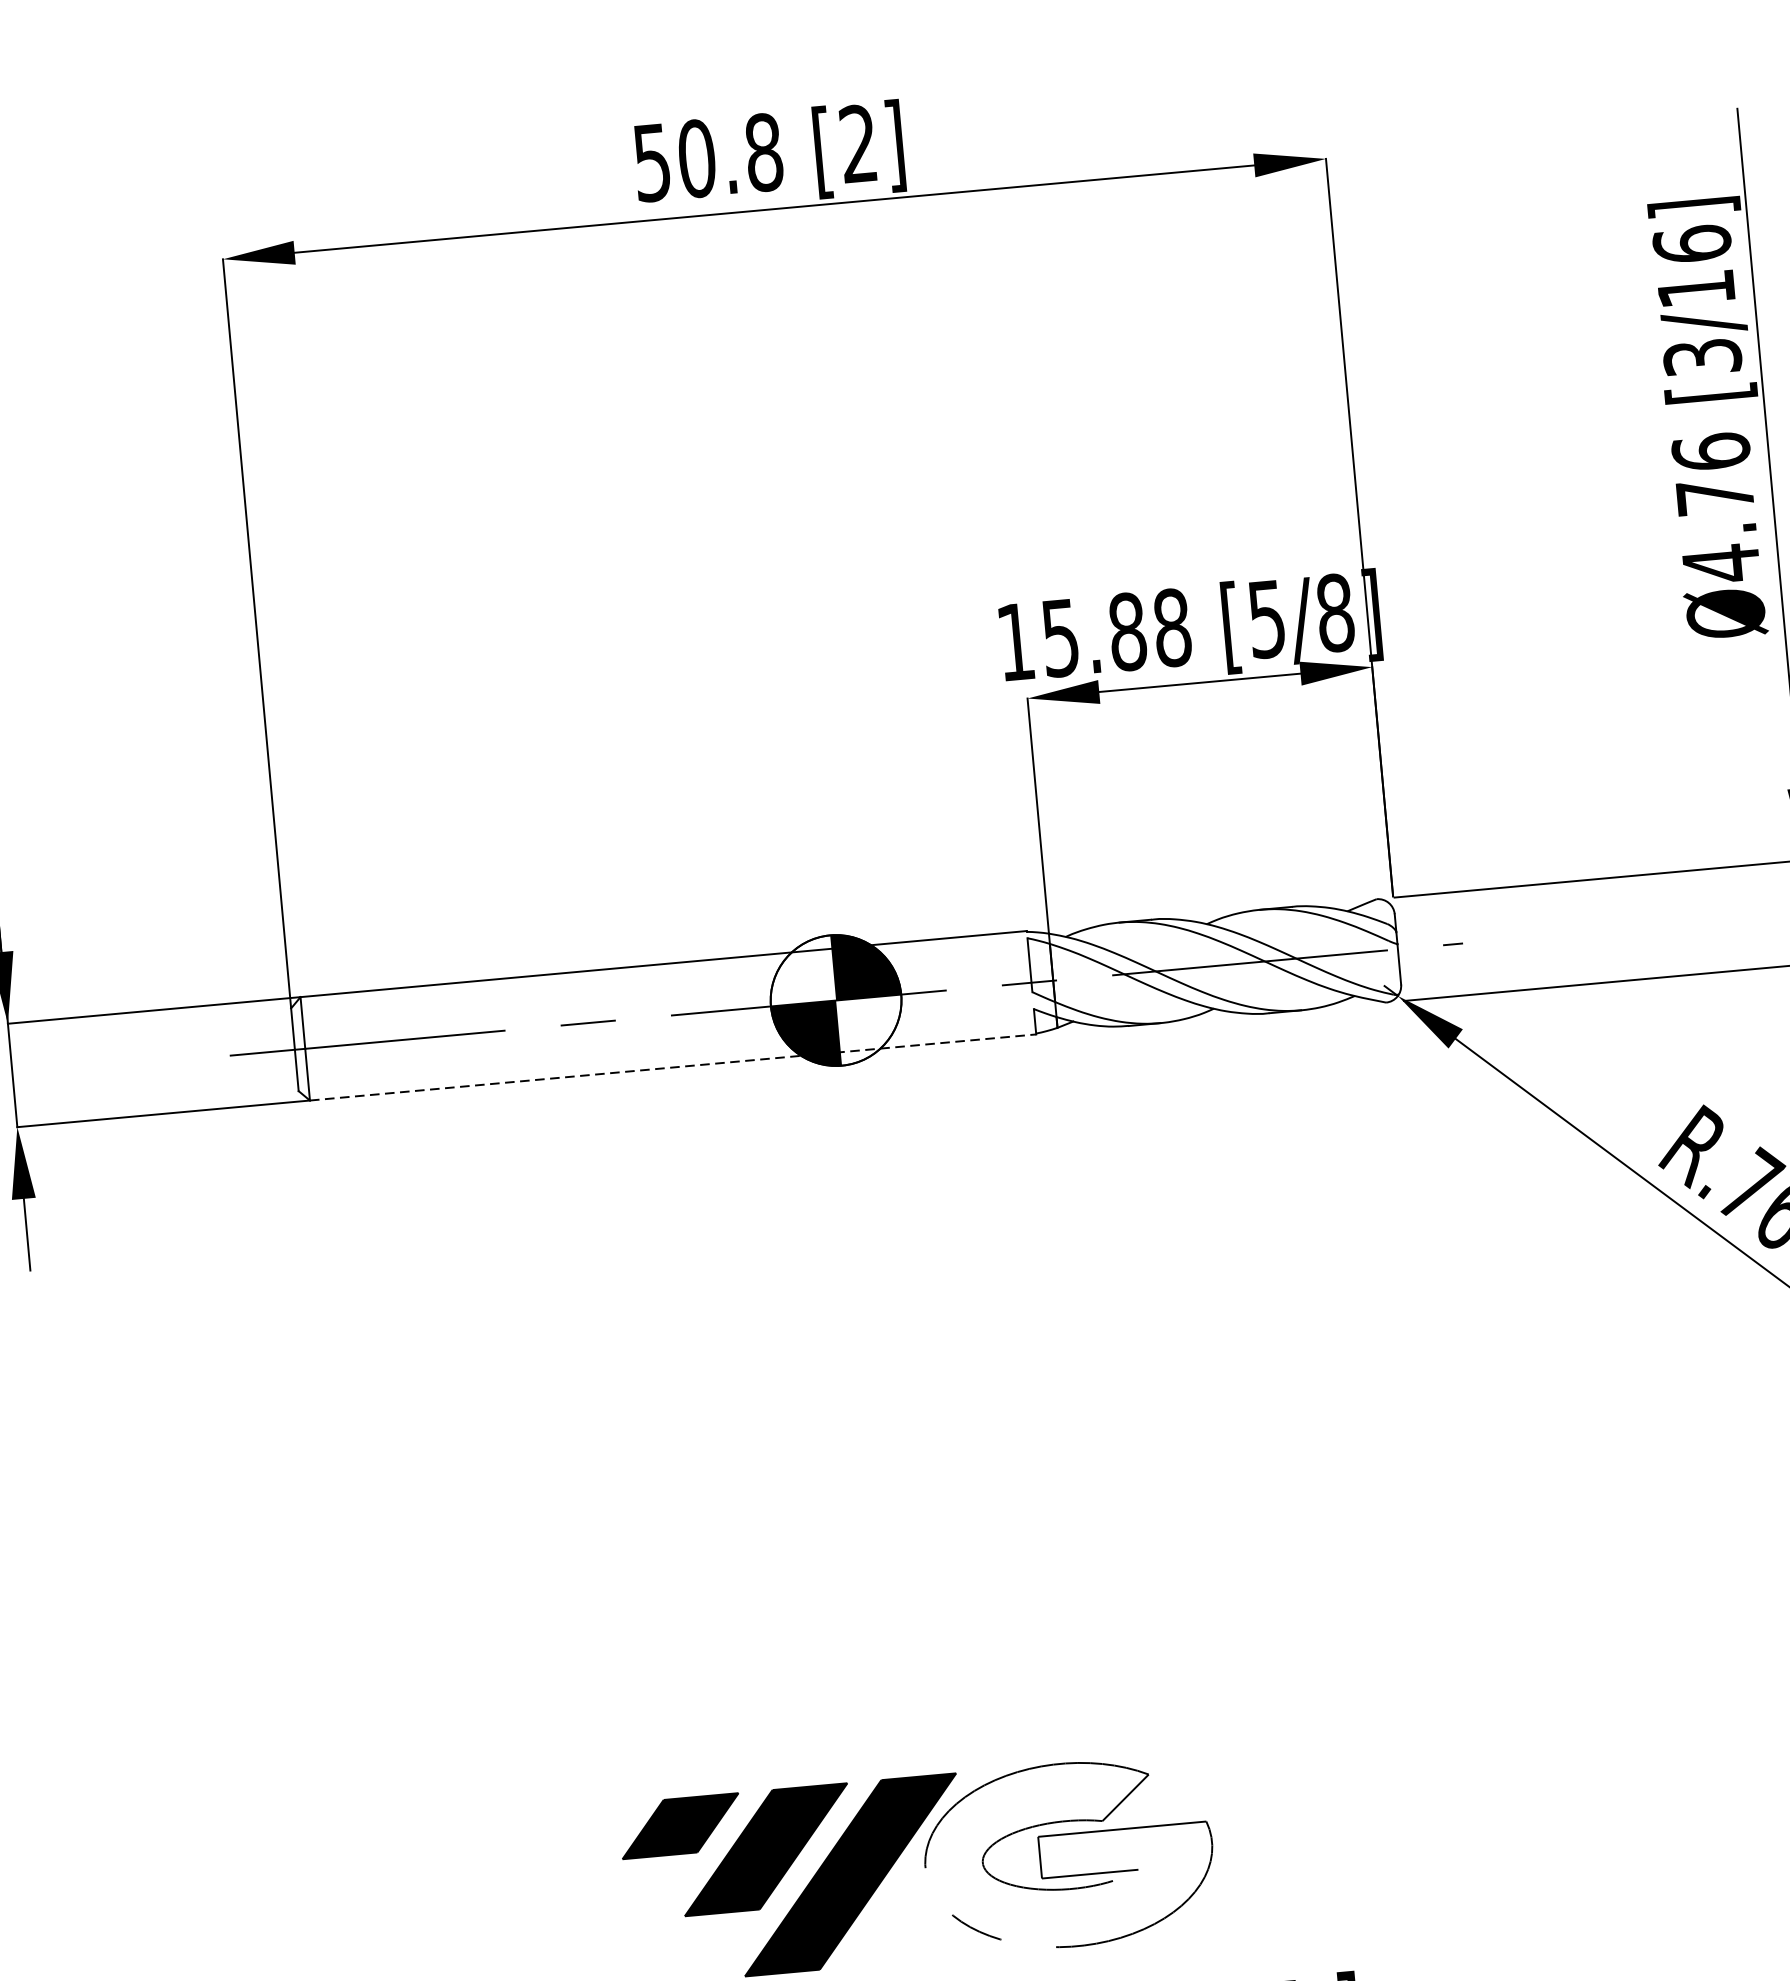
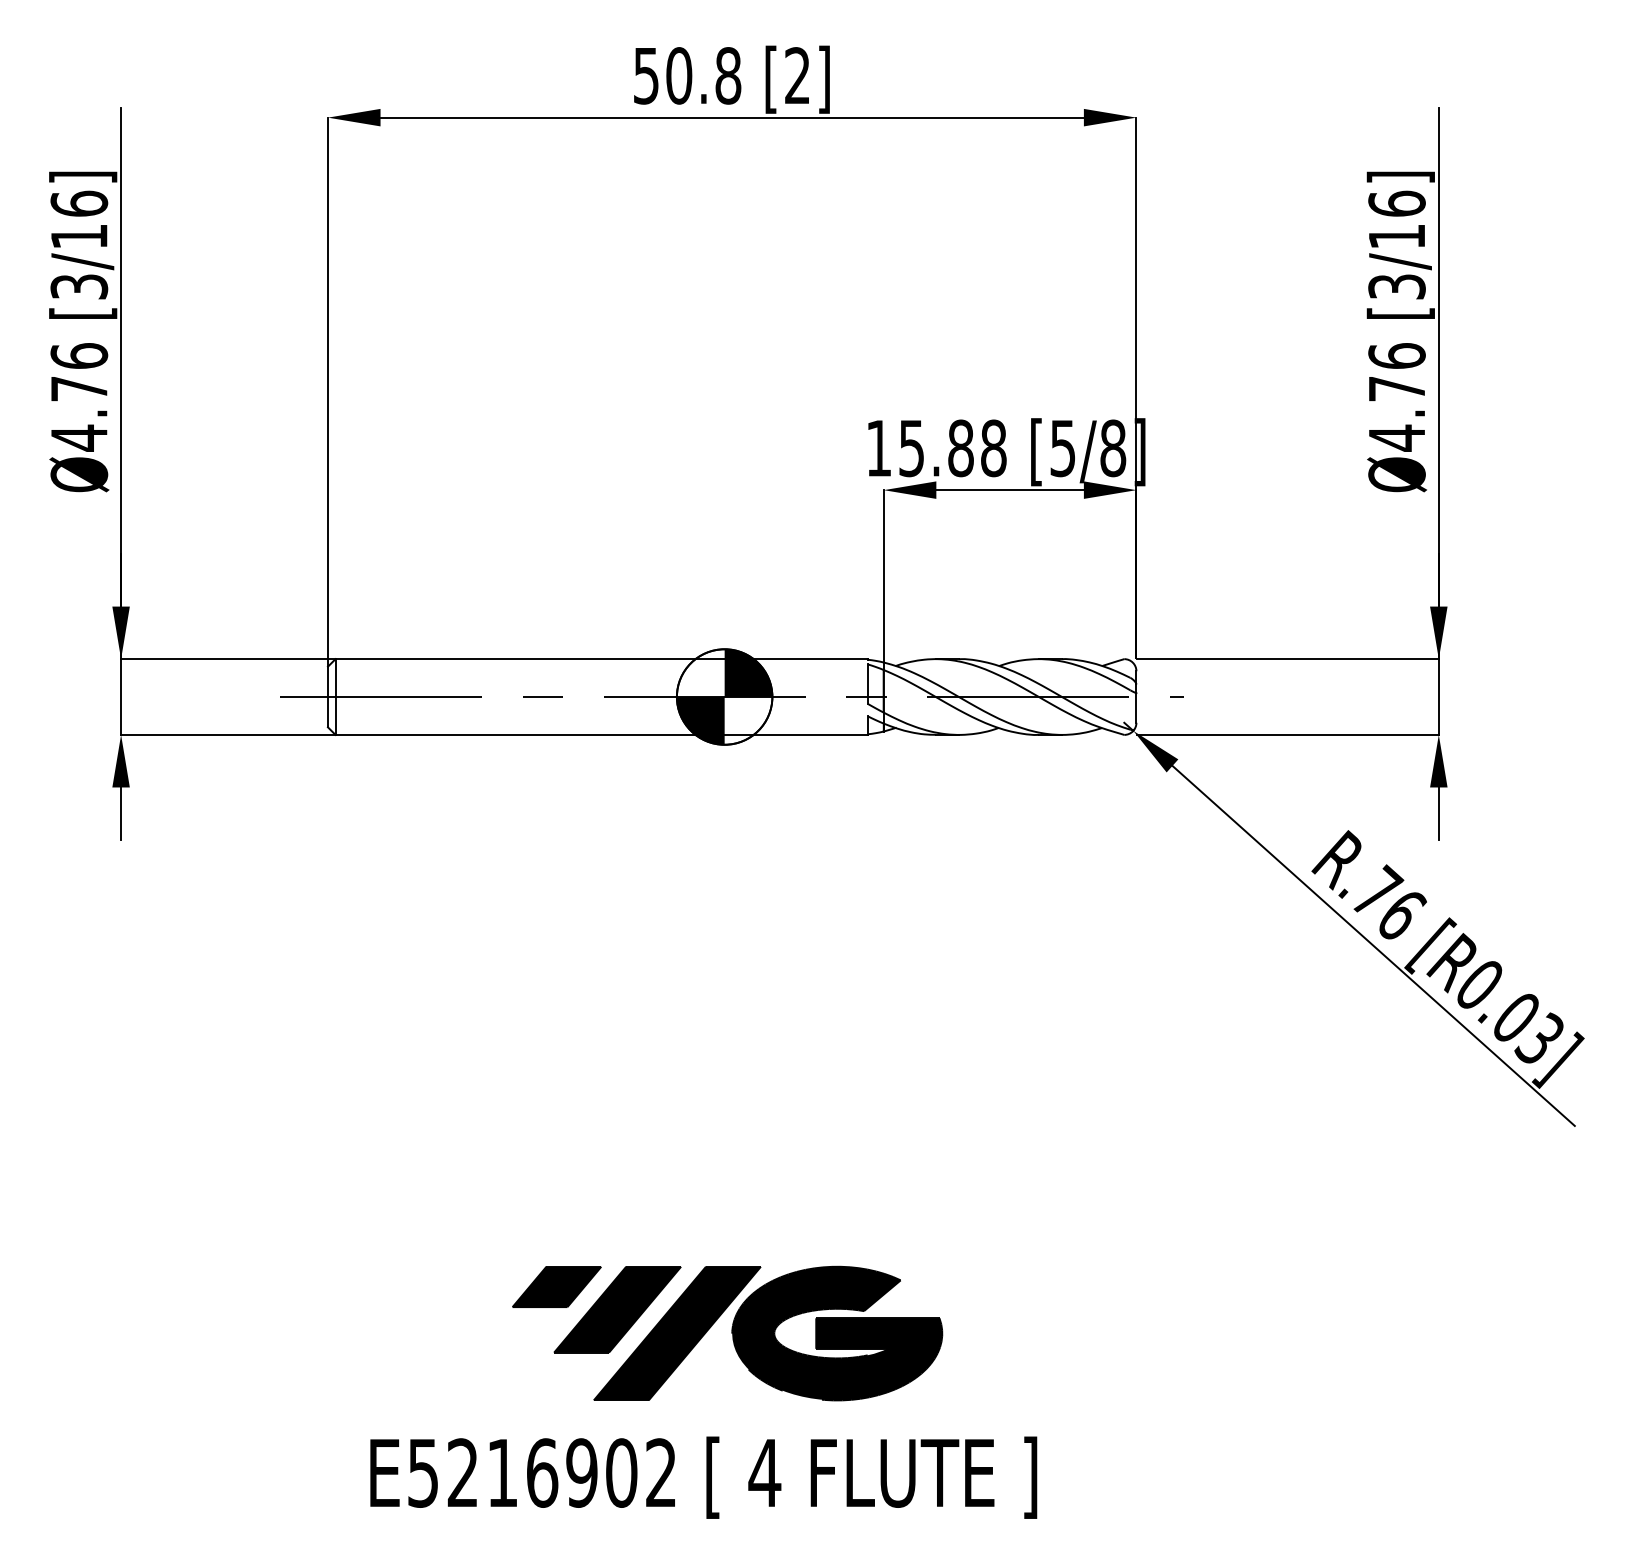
line: (674, 1066) -> (602, 734), dashed -> solid
fill: (1069, 1854) -> (837, 1333), added

